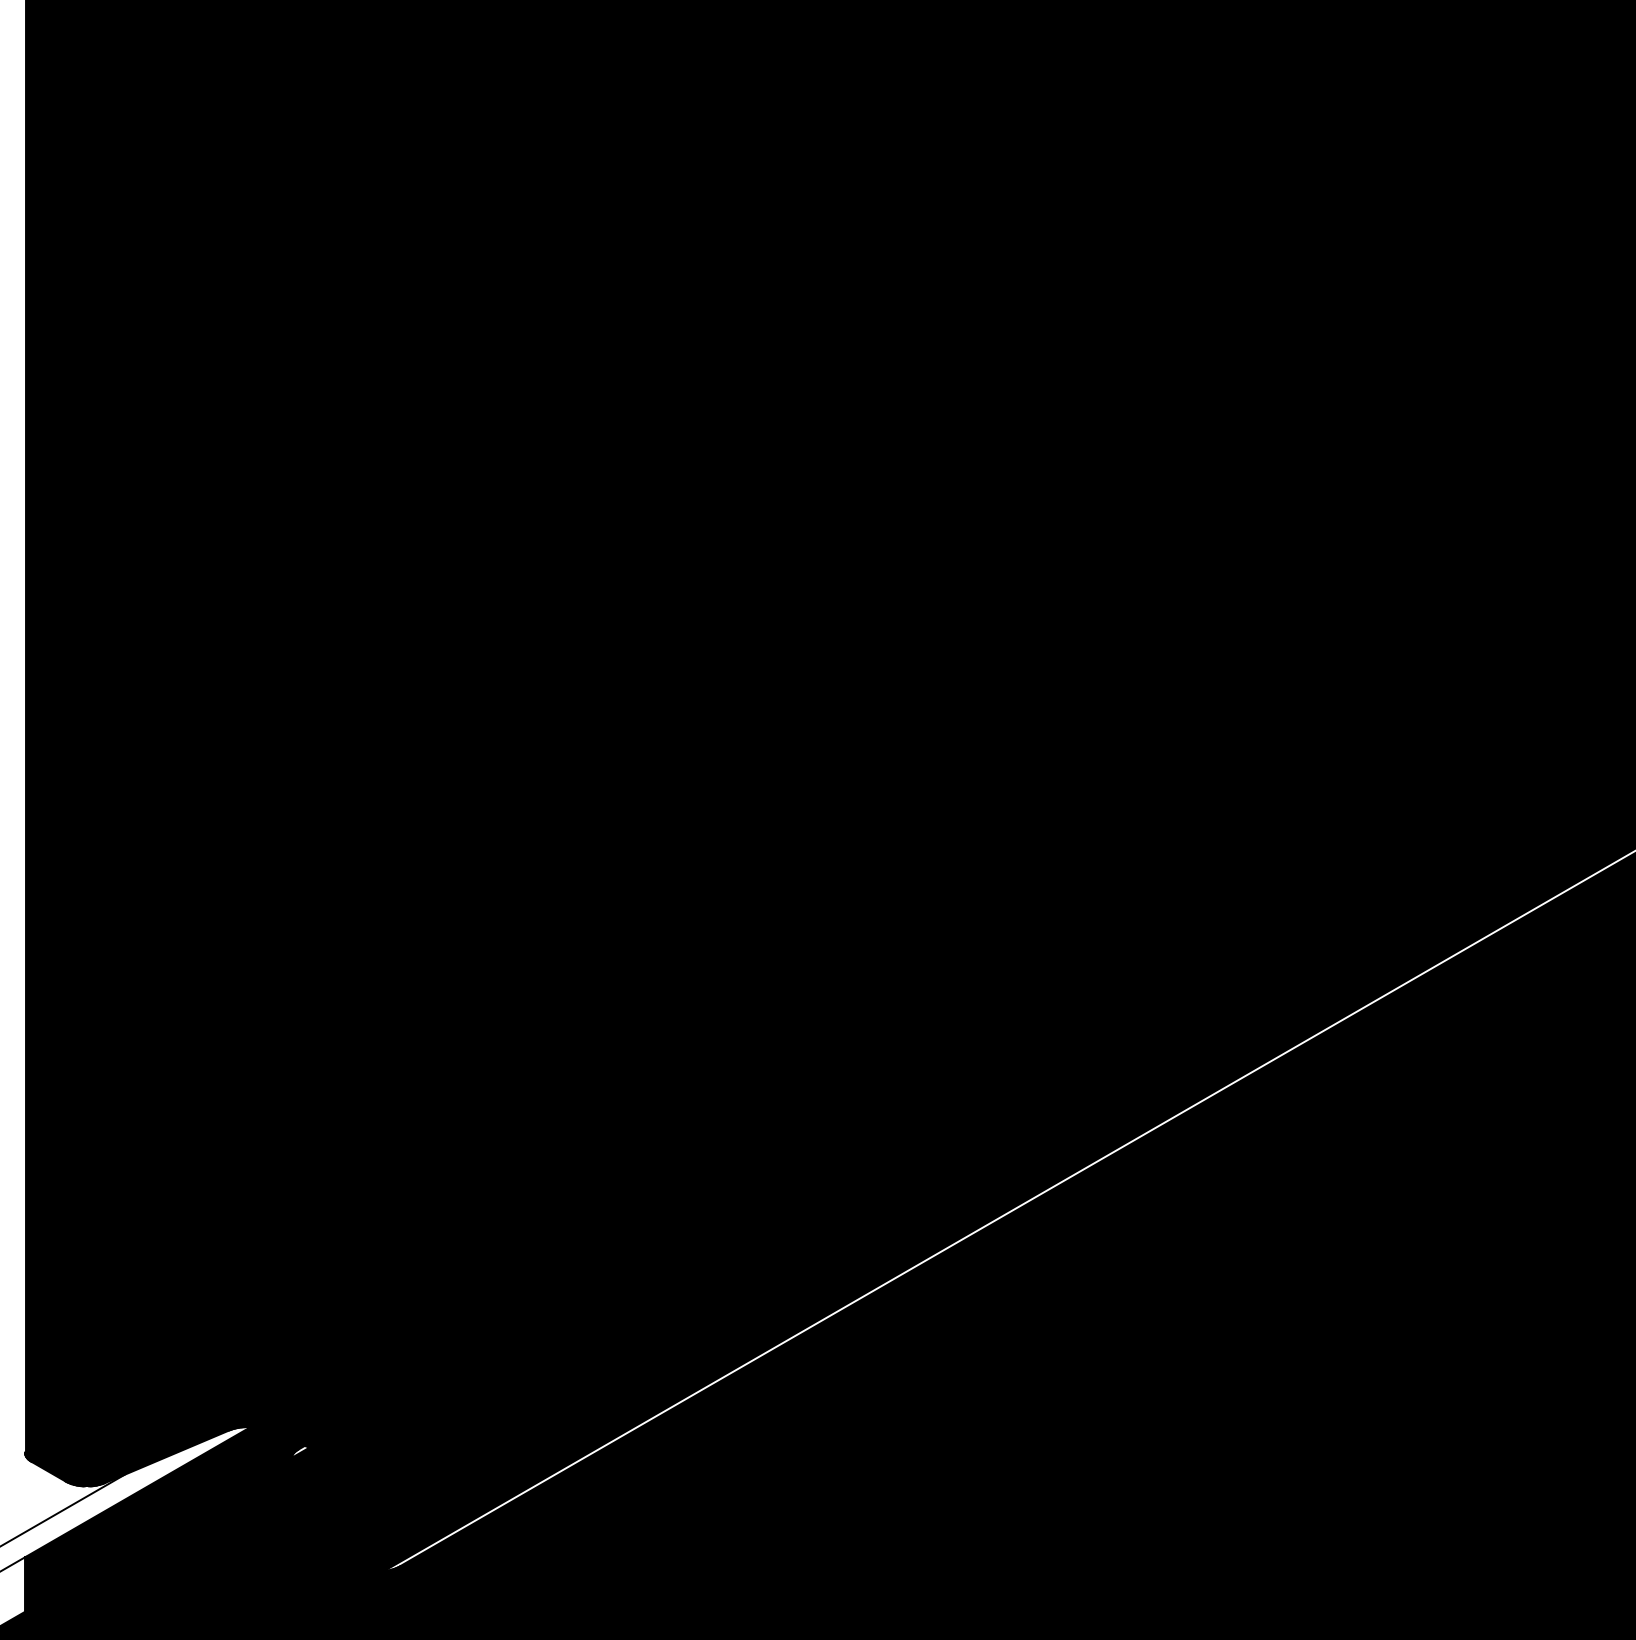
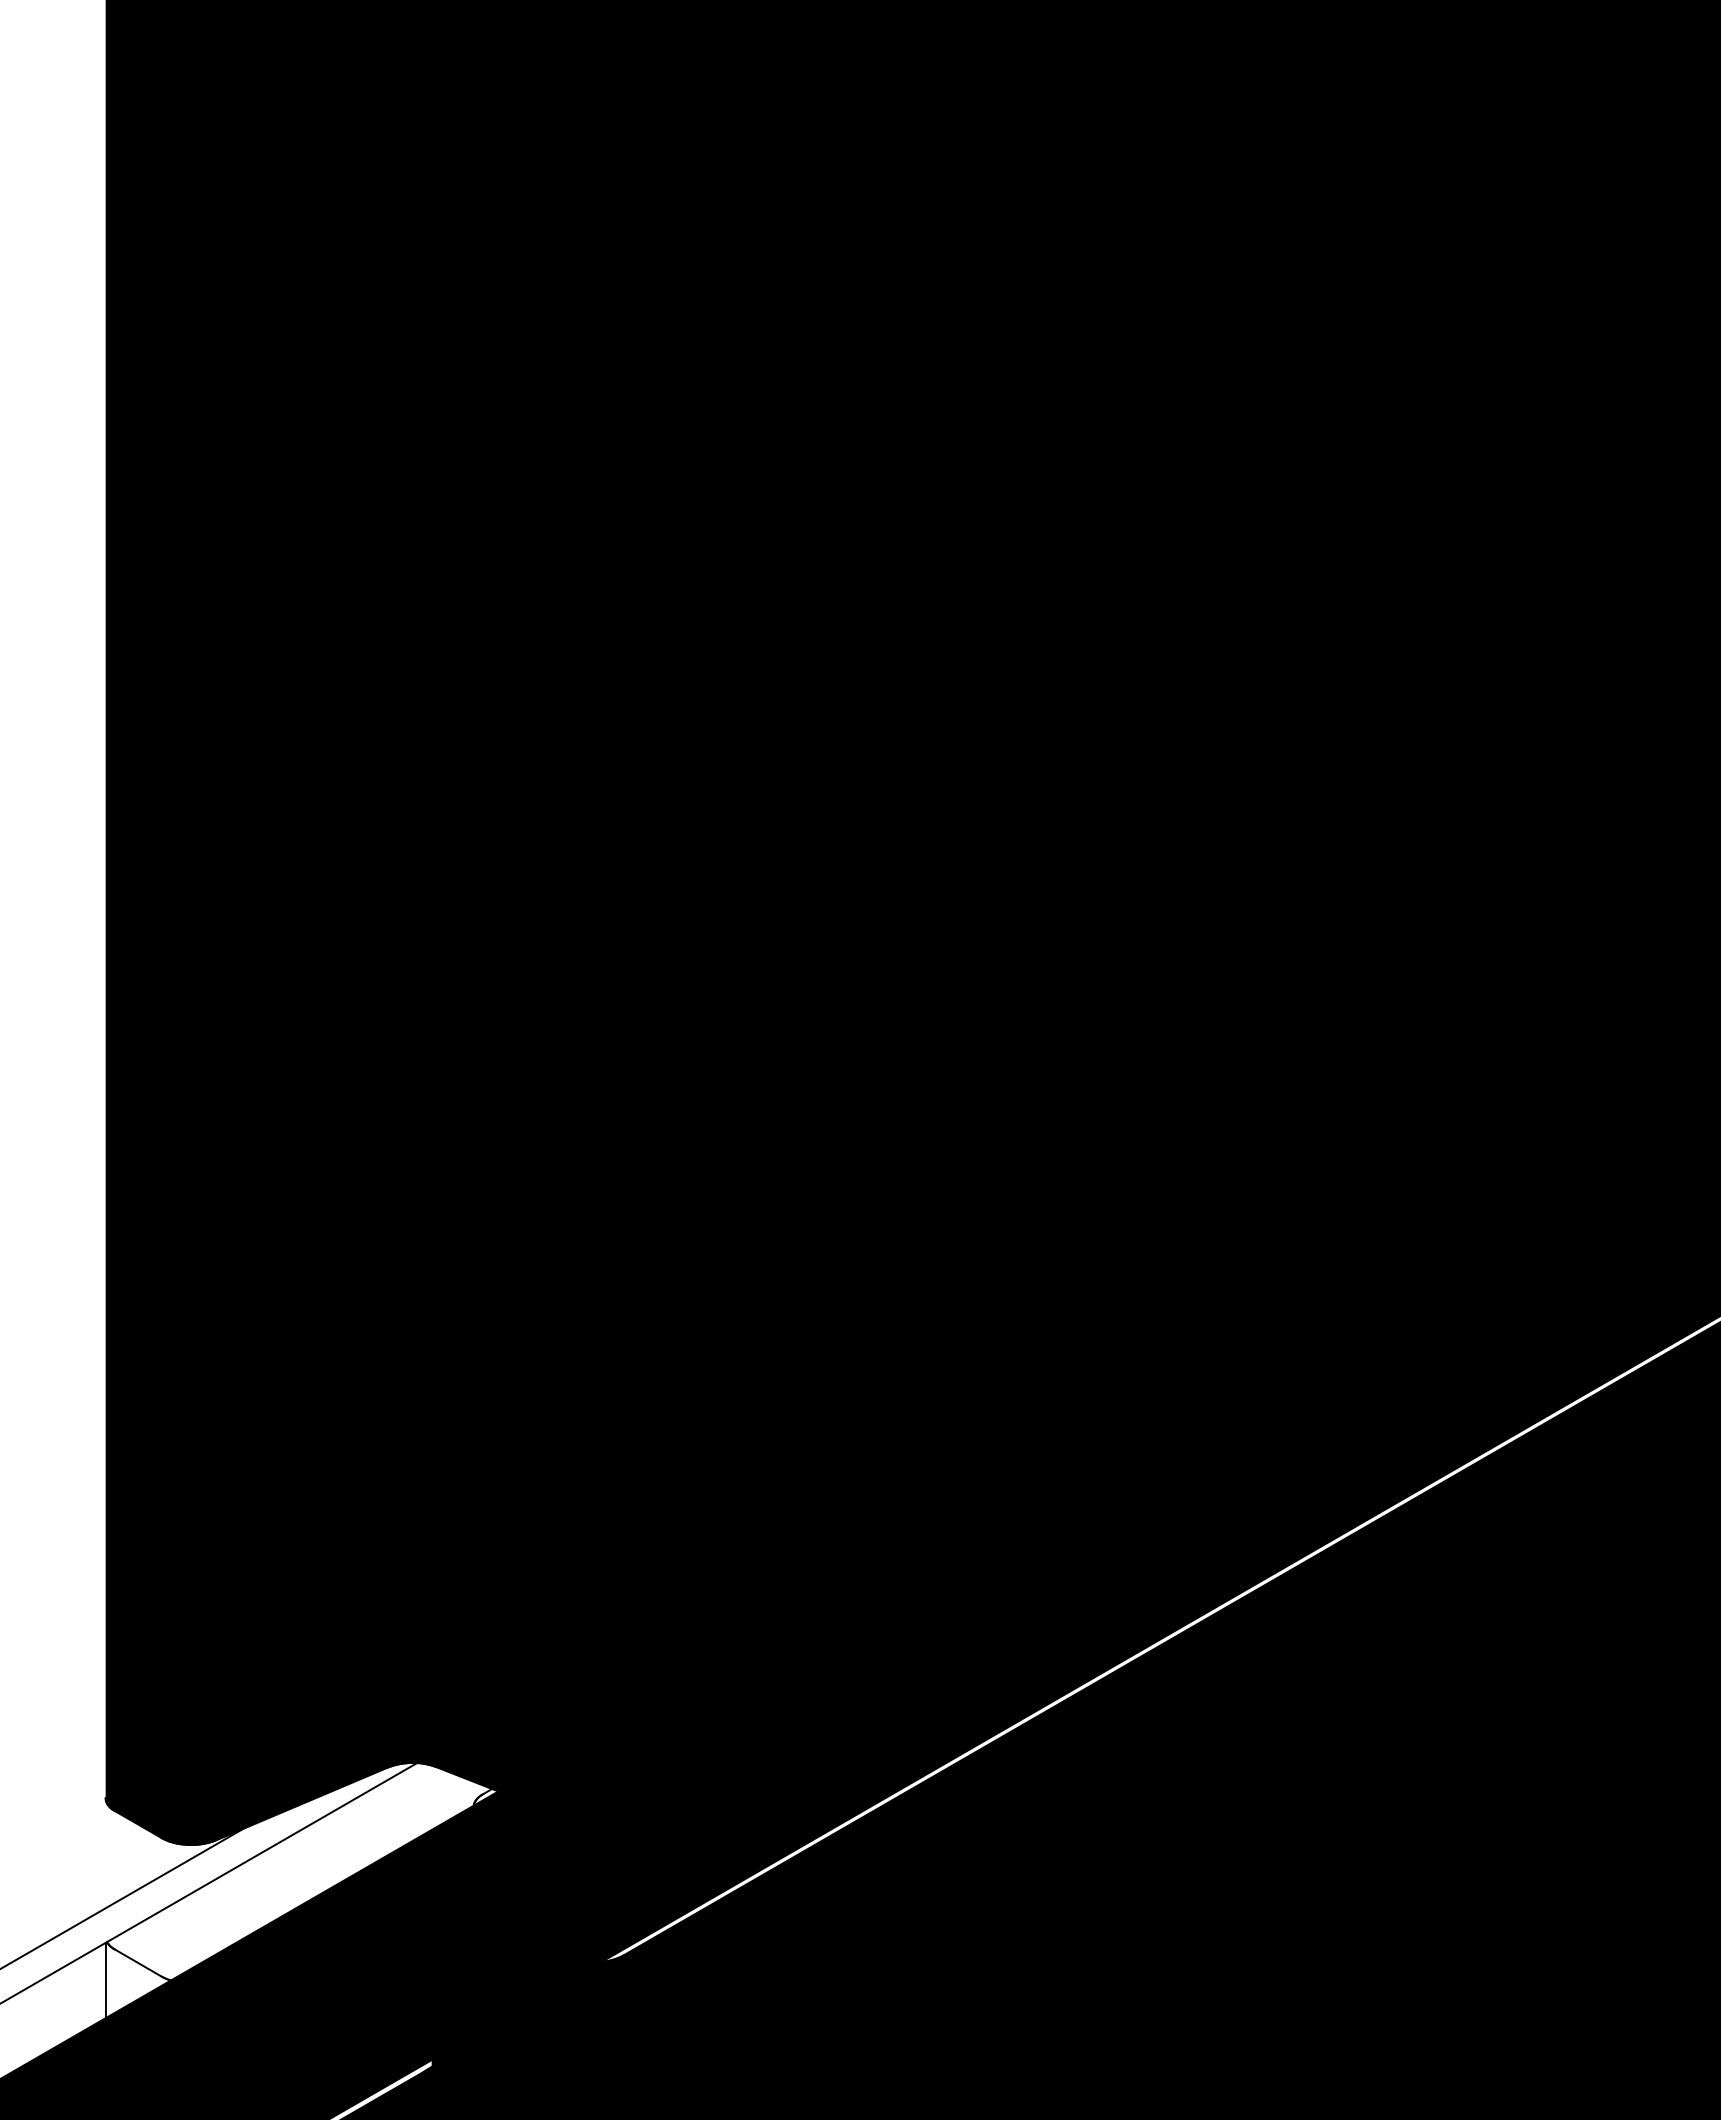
fill: (164, 1519) -> (298, 1890), removed

